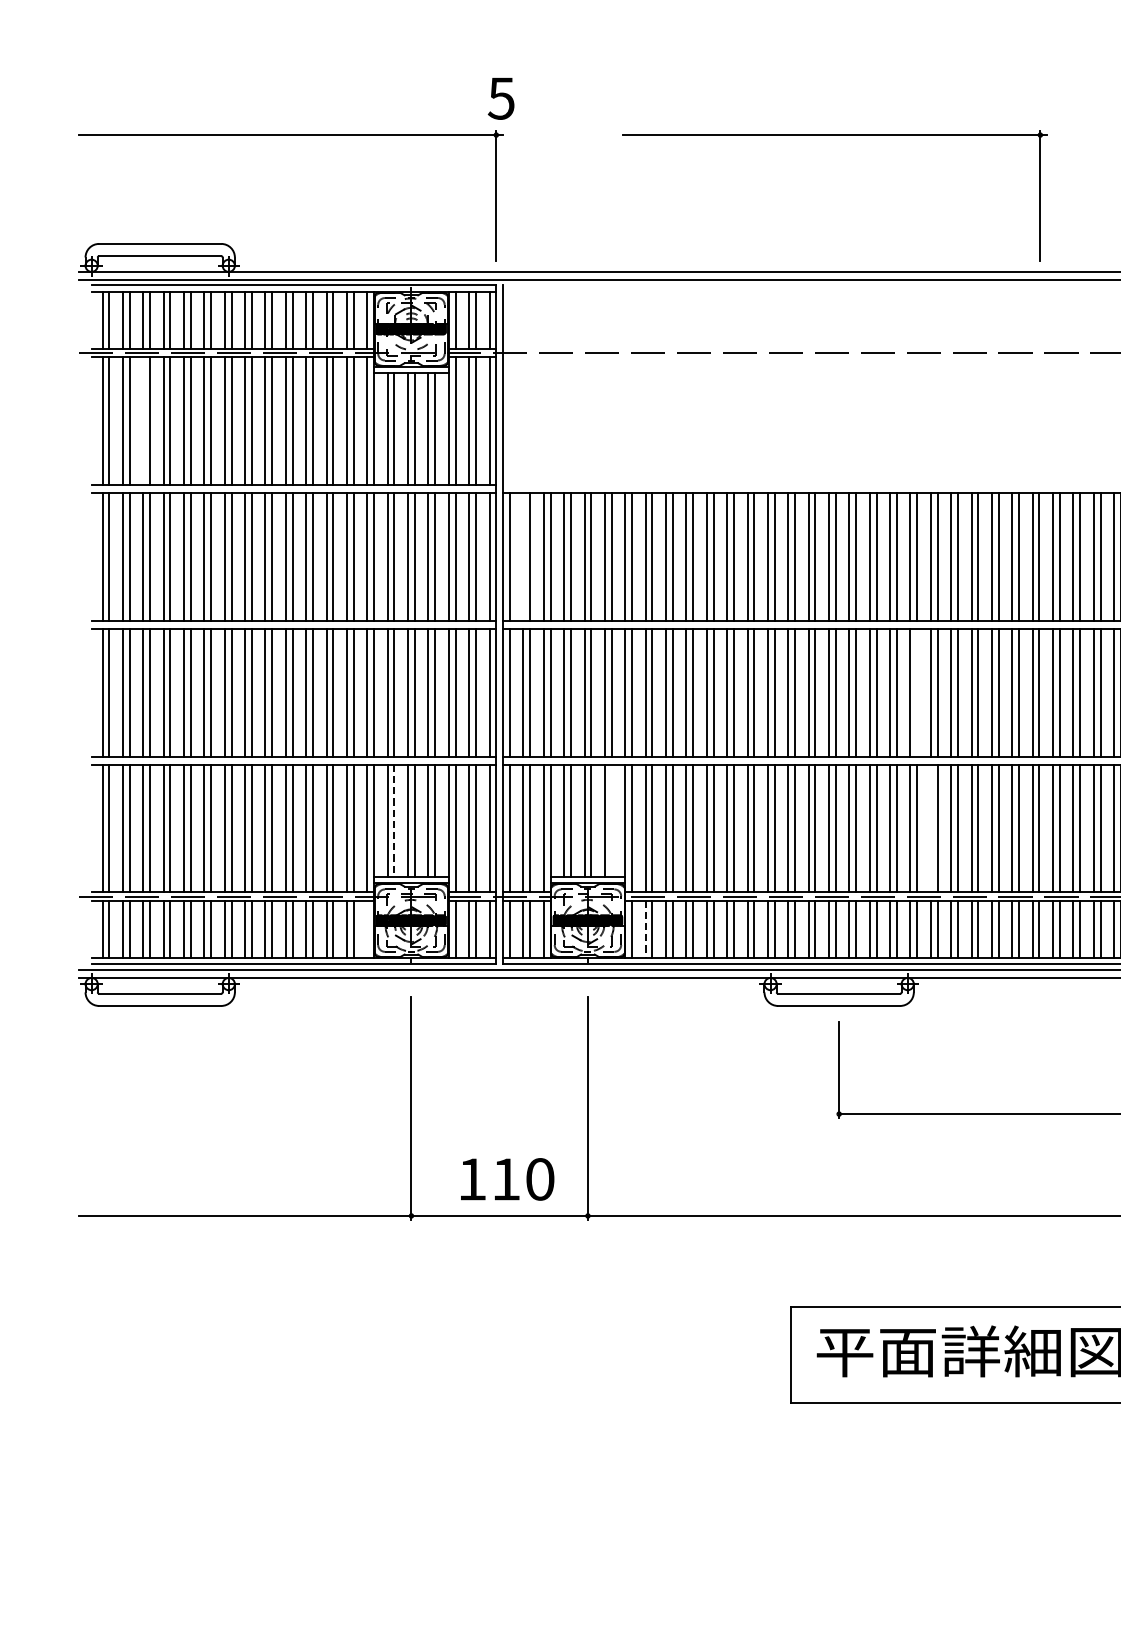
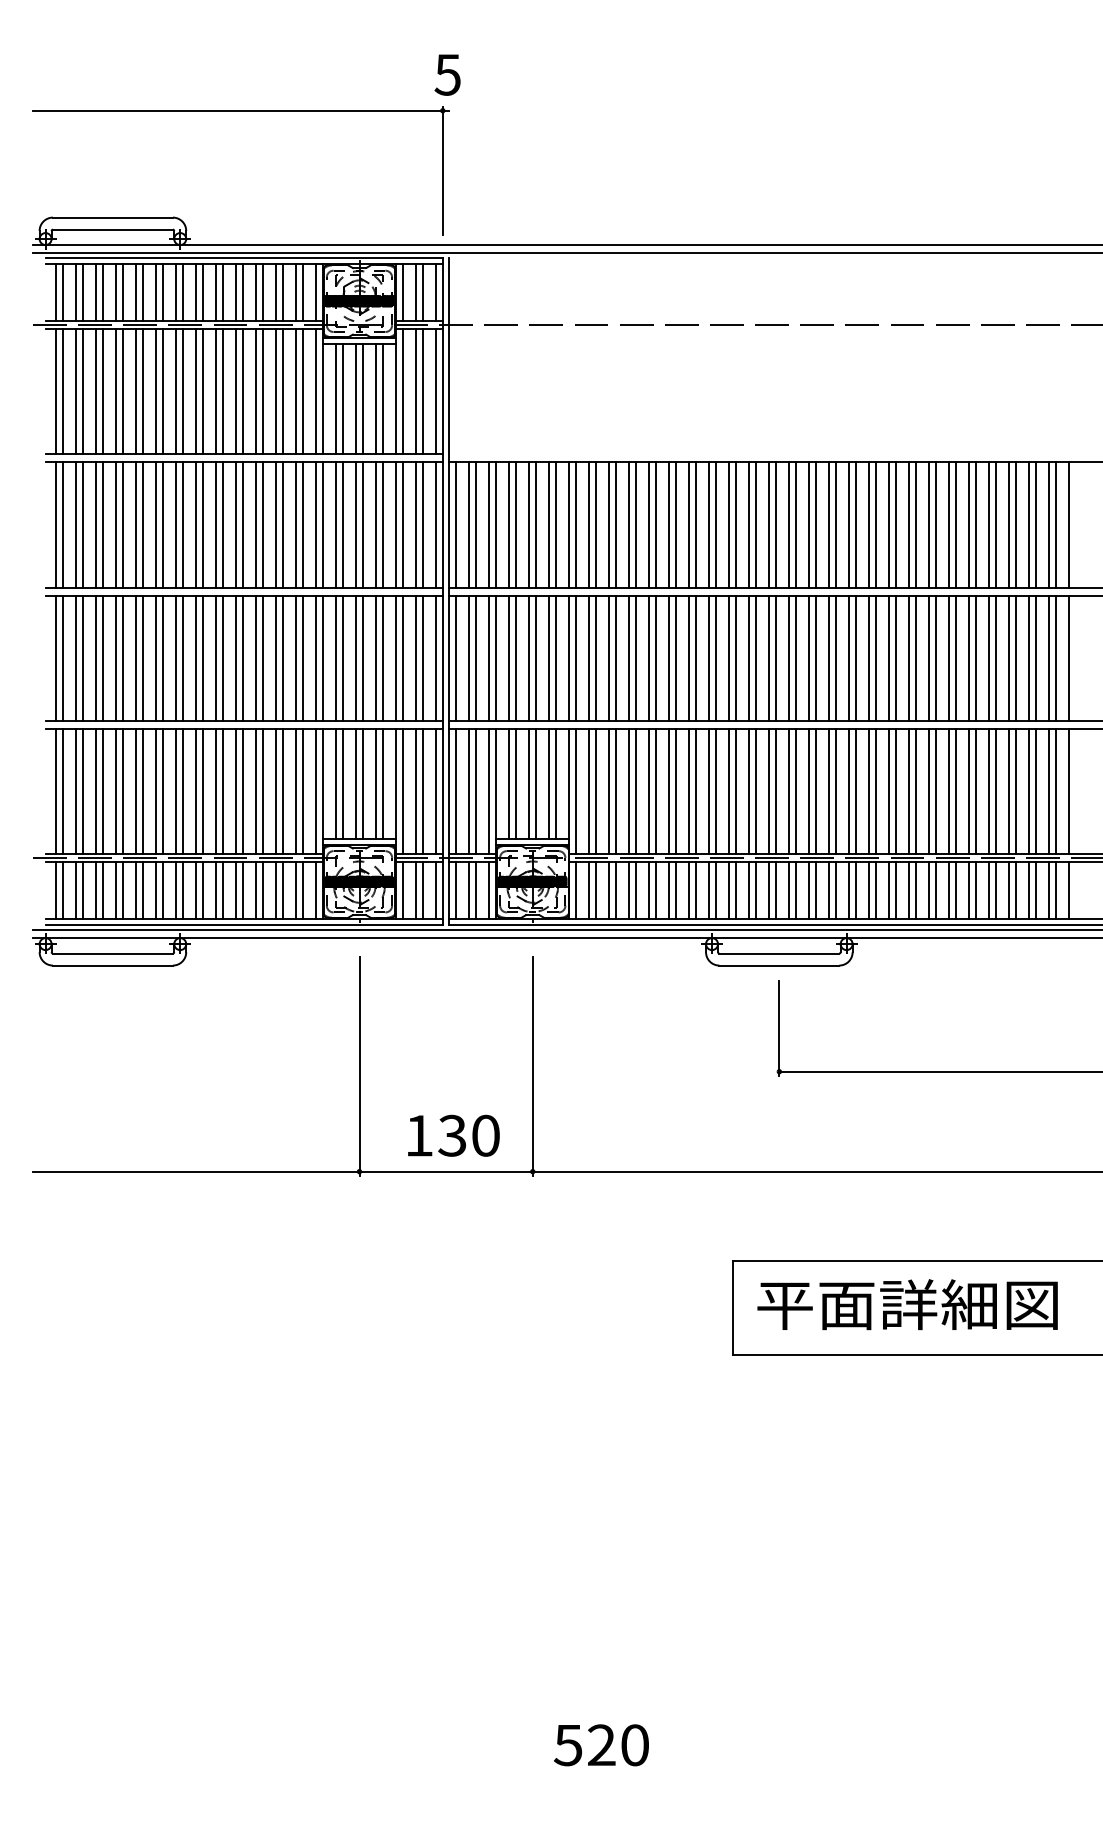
part: (834, 135) -> (774, 111), removed
line: (143, 421) -> (96, 391), added
line: (523, 556) -> (469, 524), added
line: (916, 692) -> (855, 657), added
line: (394, 820) -> (342, 783), dashed -> solid
line: (612, 820) -> (556, 783), added
line: (931, 828) -> (869, 791), added
line: (367, 929) -> (316, 890), added
line: (645, 929) -> (589, 890), dashed -> solid
text: (506, 1179) -> (452, 1135), 110 -> 130

